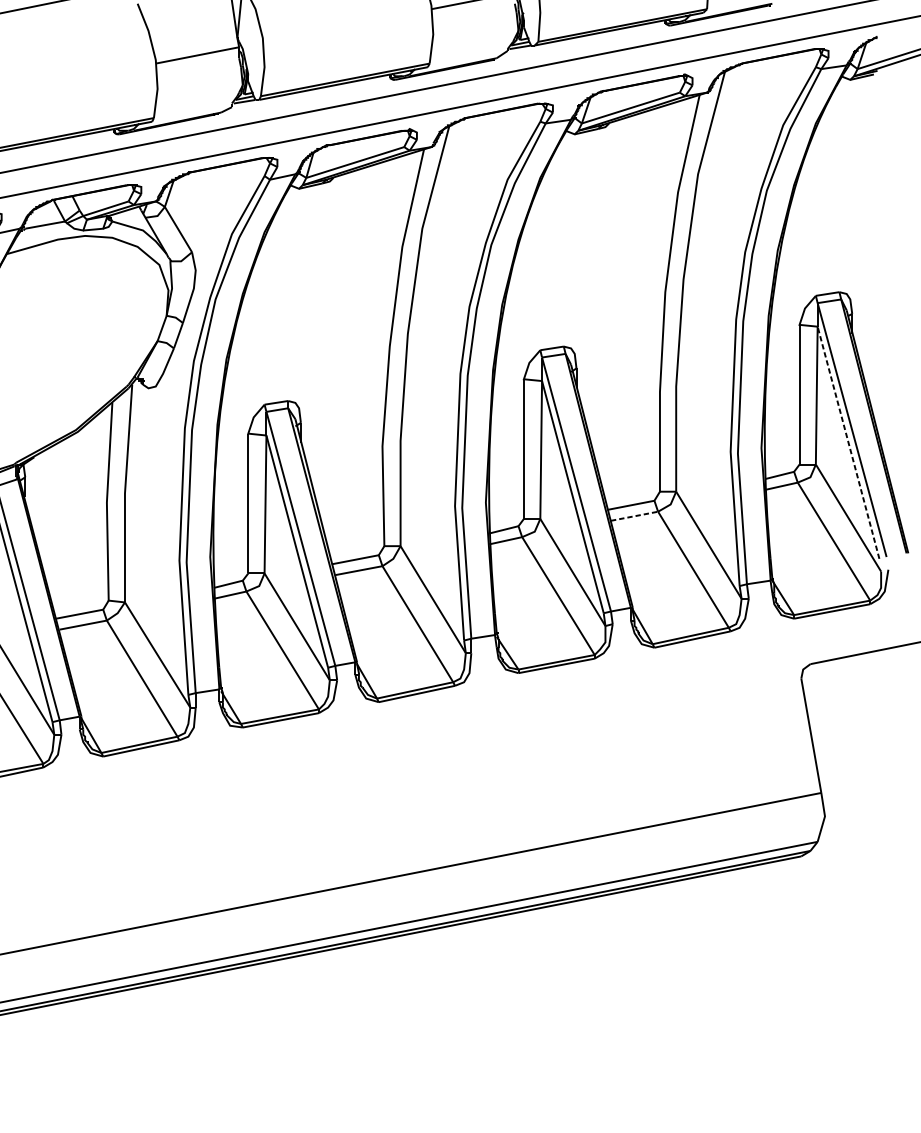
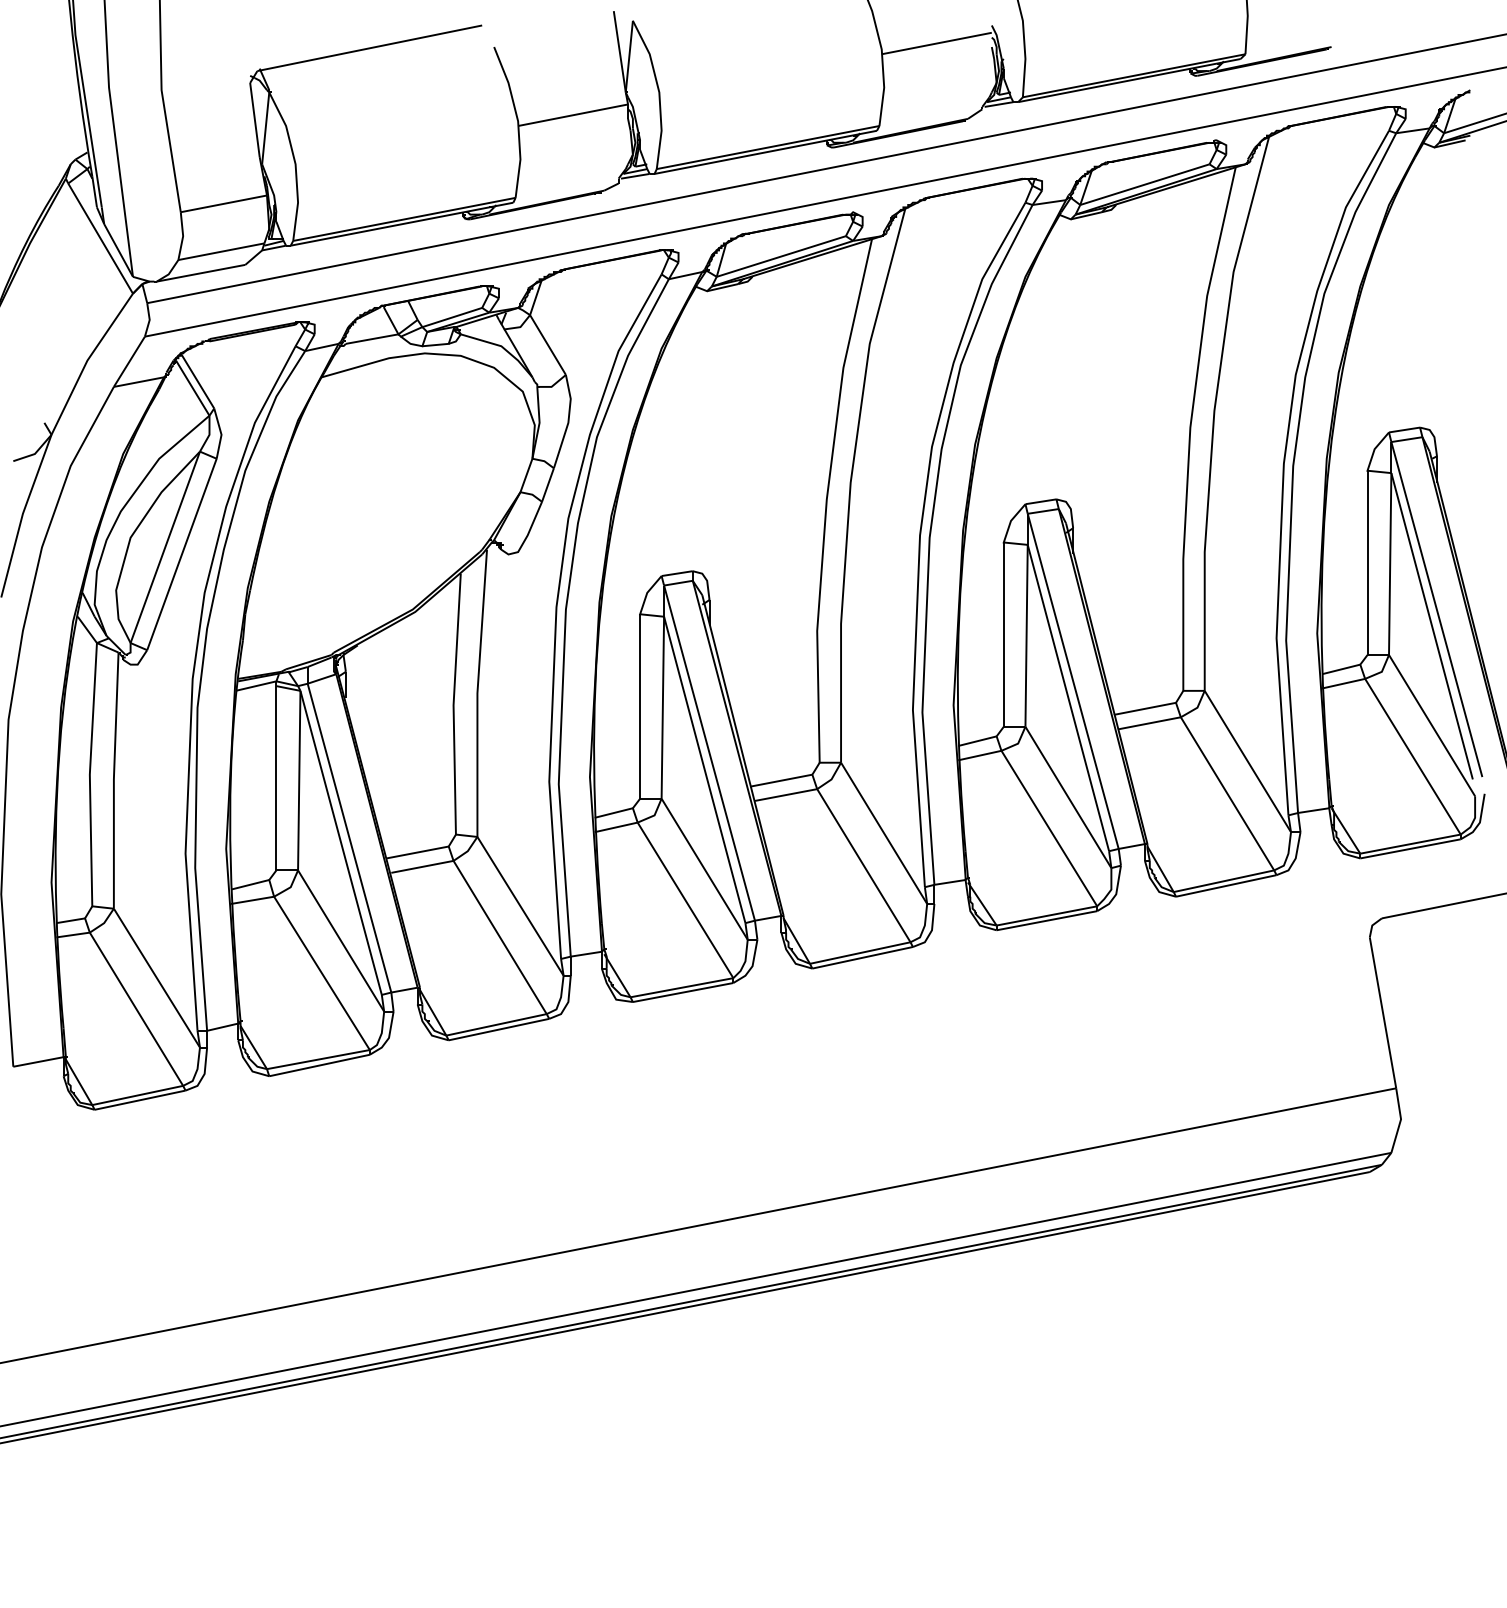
line: (848, 442) -> (1431, 625), dashed -> solid
line: (634, 516) -> (1149, 723), dashed -> solid

